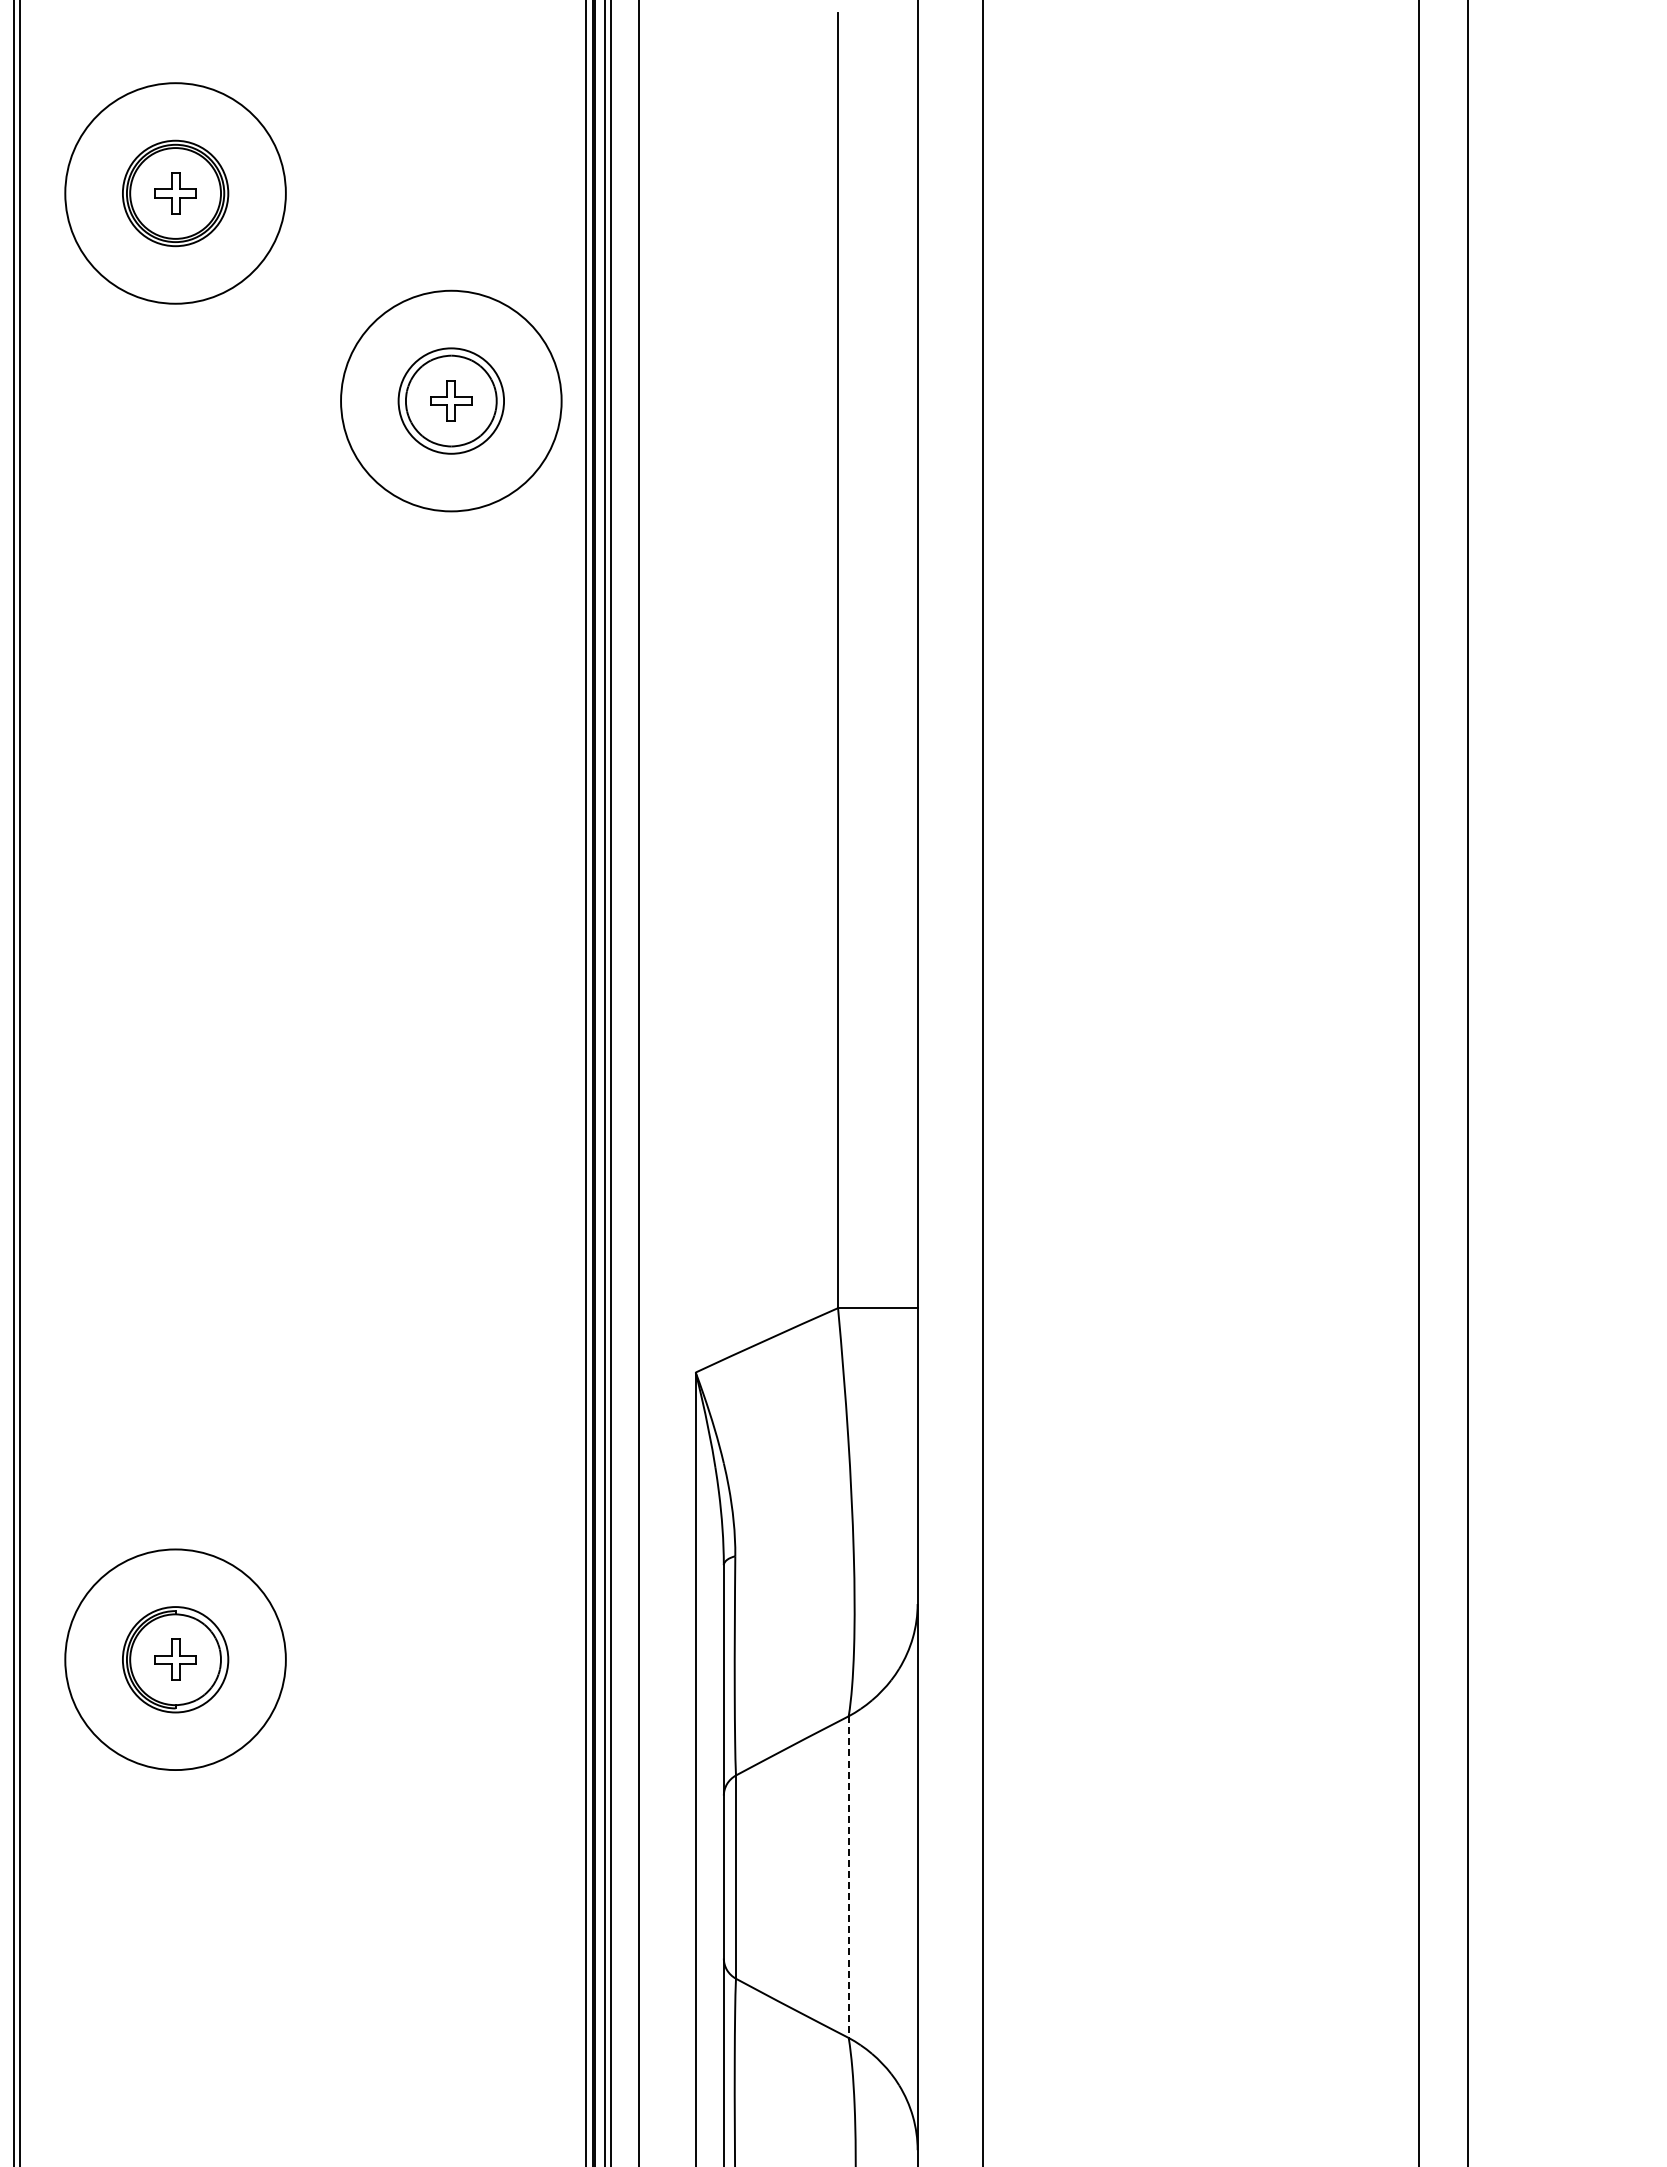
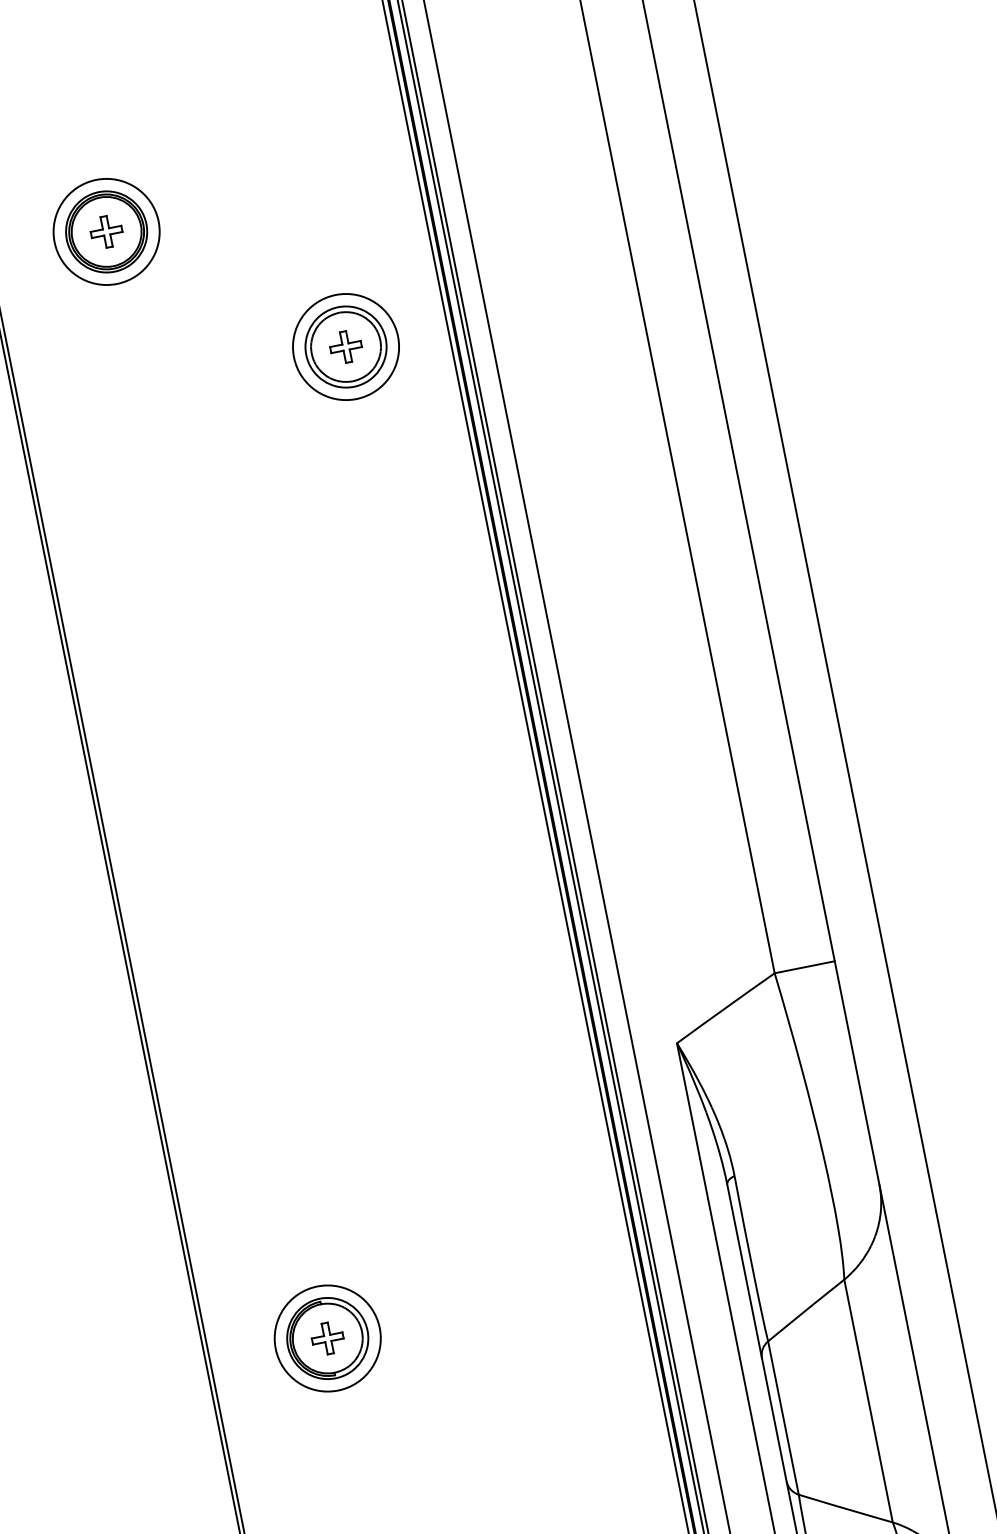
circle: (175, 193) -> (106, 231), size x0.62
circle: (451, 401) -> (346, 347), size x0.62
circle: (175, 1659) -> (327, 1338), size x0.62
line: (848, 1877) -> (868, 1401), dashed -> solid

